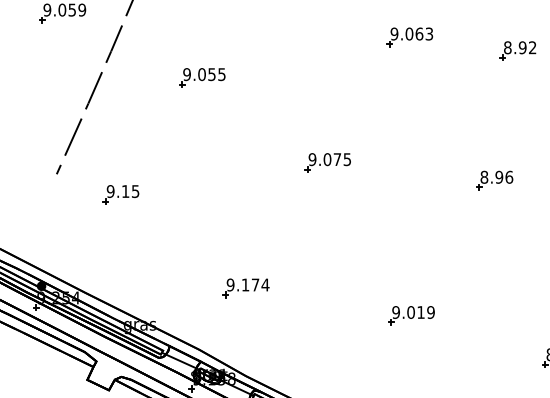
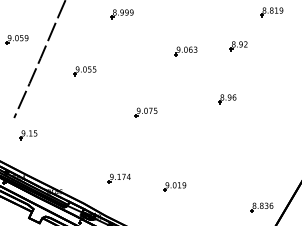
part: (517, 51) -> (238, 46), moved
part: (494, 181) -> (227, 99), moved
part: (121, 195) -> (28, 135), moved
part: (244, 288) -> (118, 178), moved
part: (410, 314) -> (174, 186), moved

